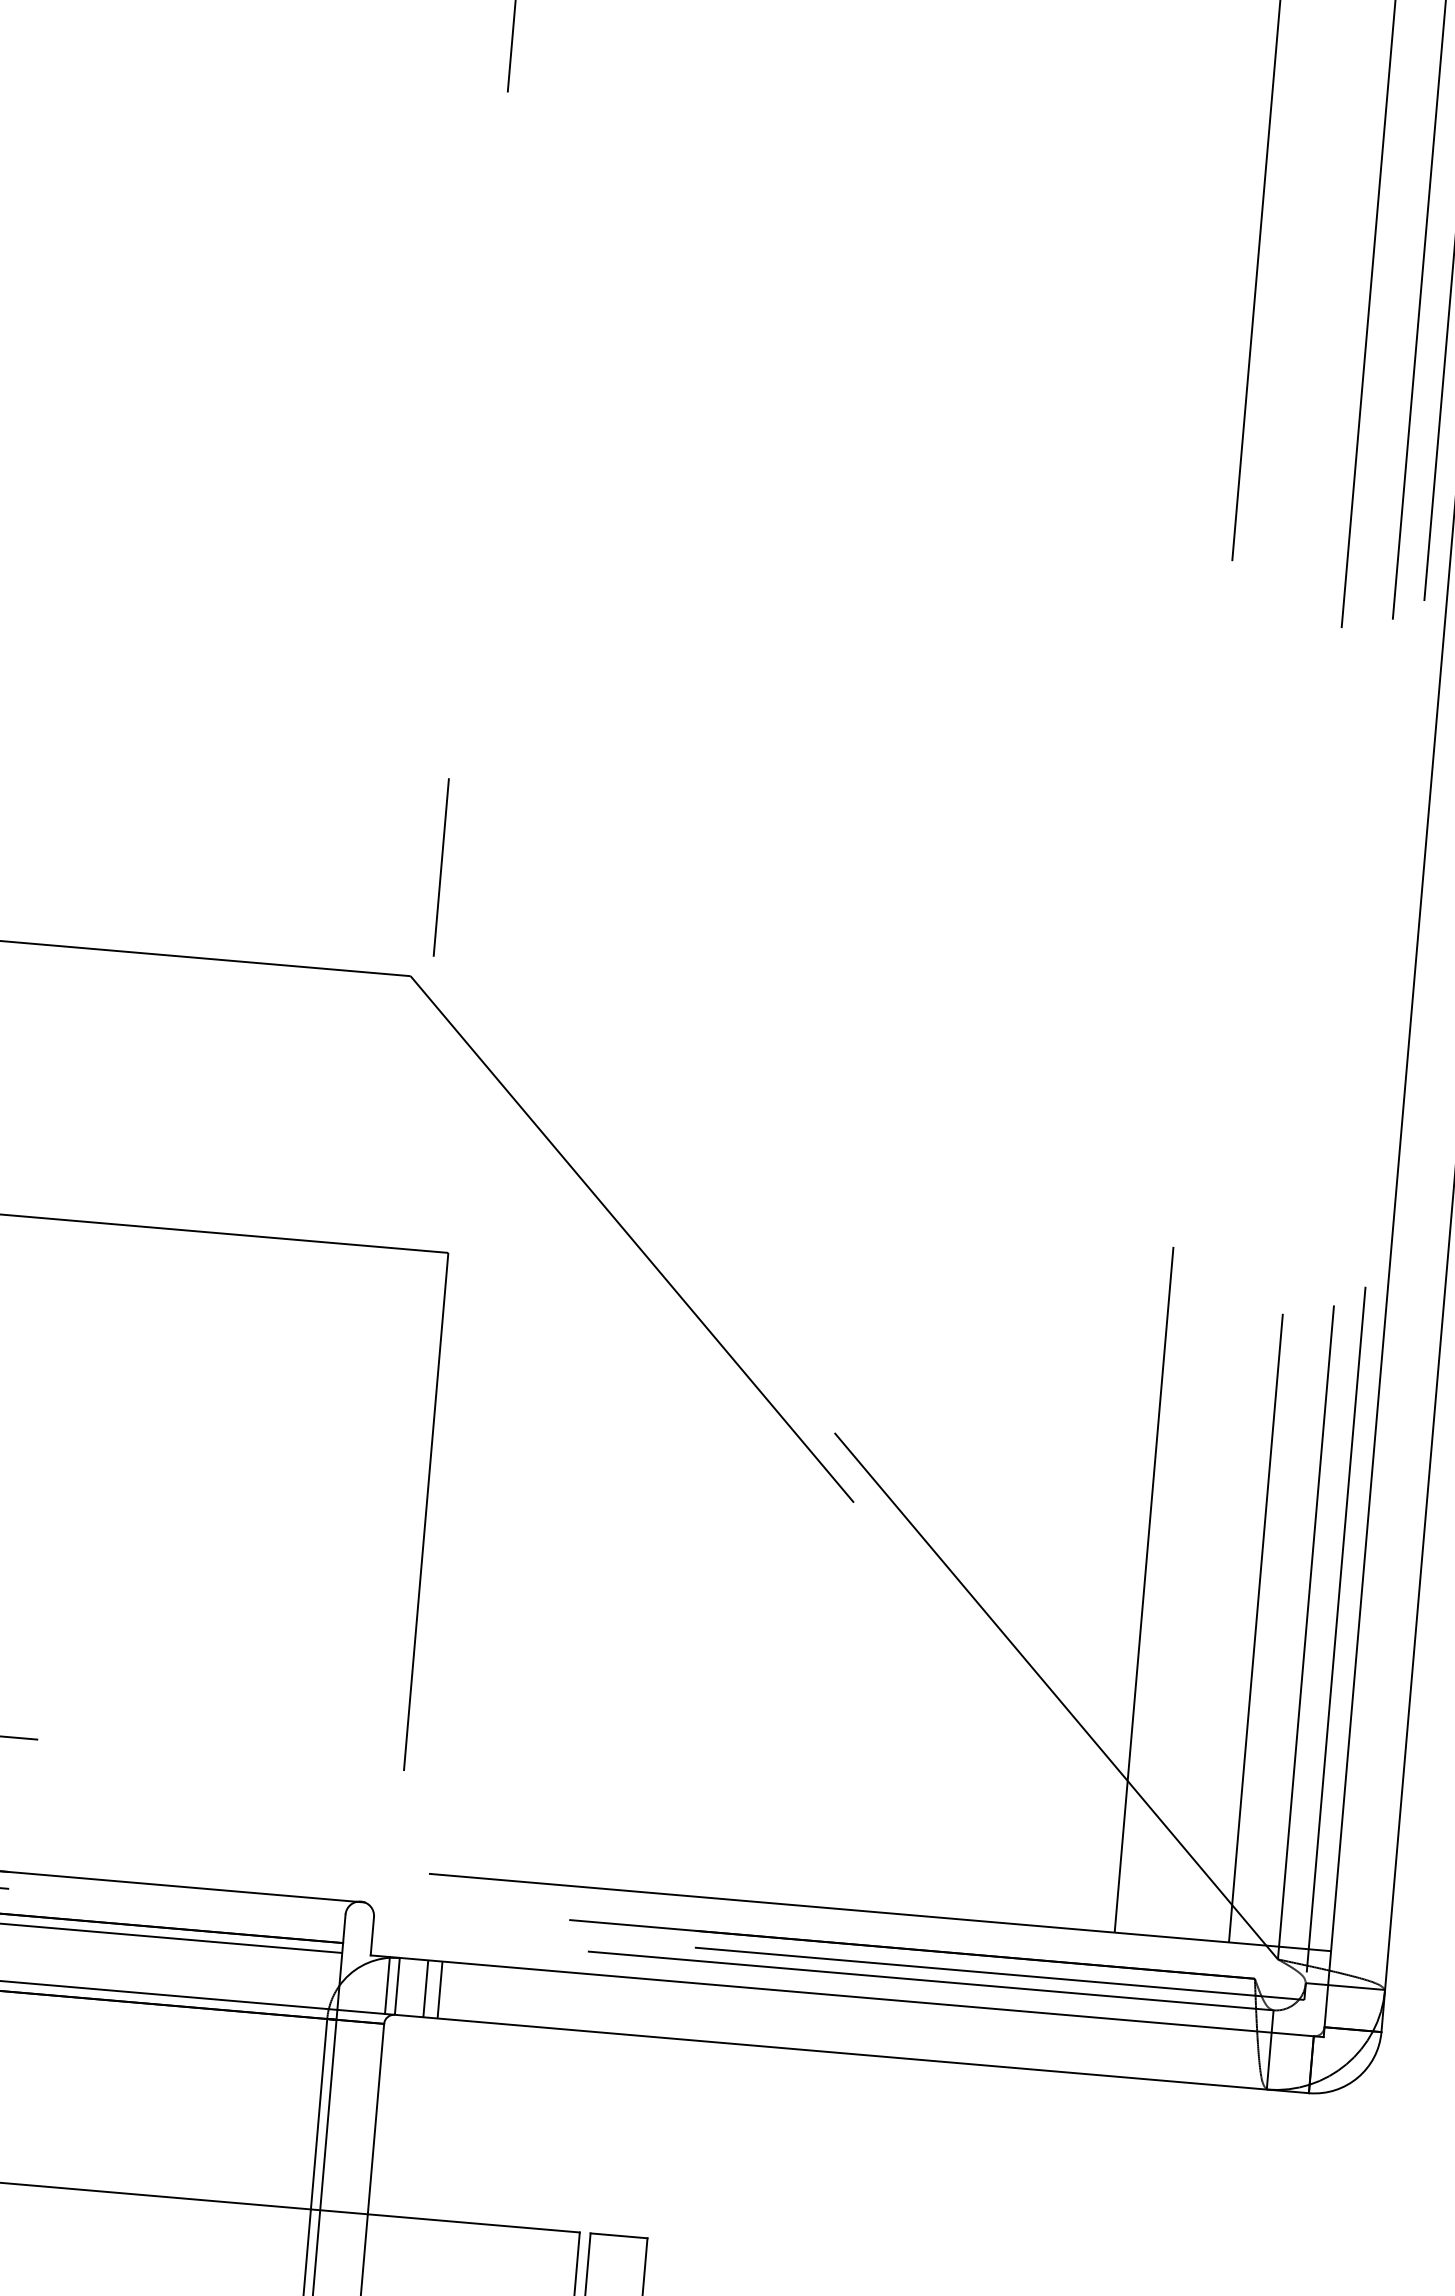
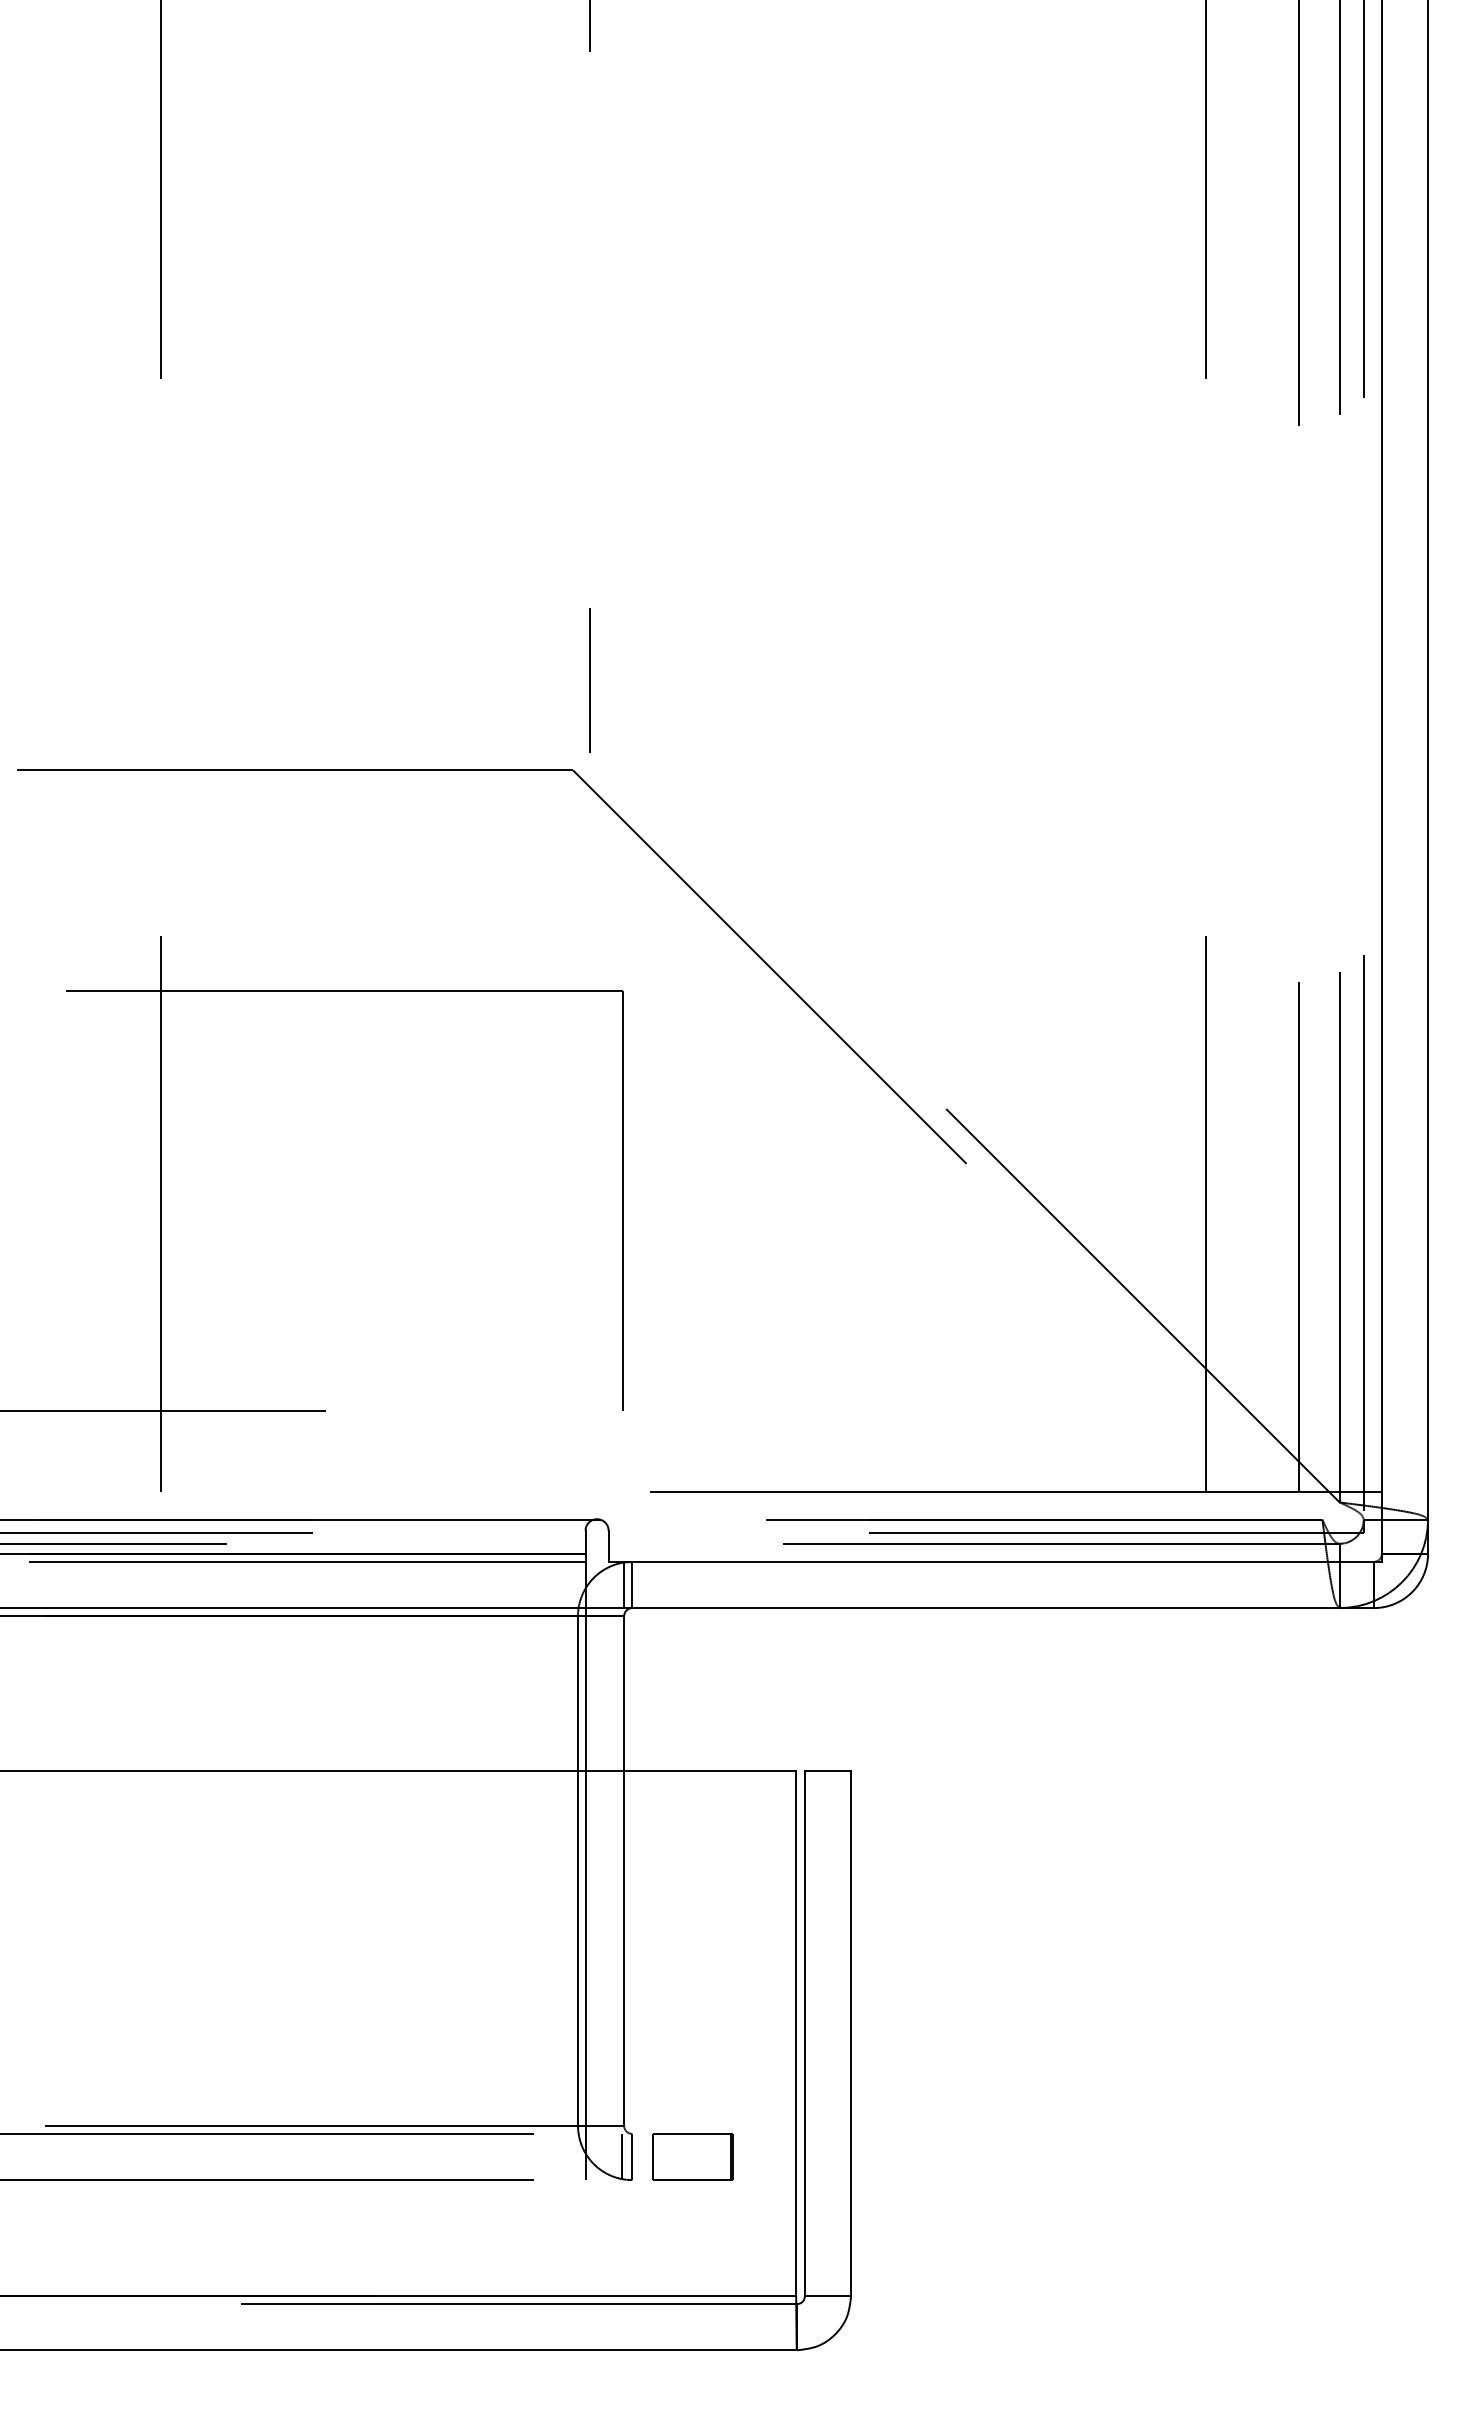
line: (426, 1988) -> (655, 1584), removed
line: (439, 1989) -> (666, 1584), removed

